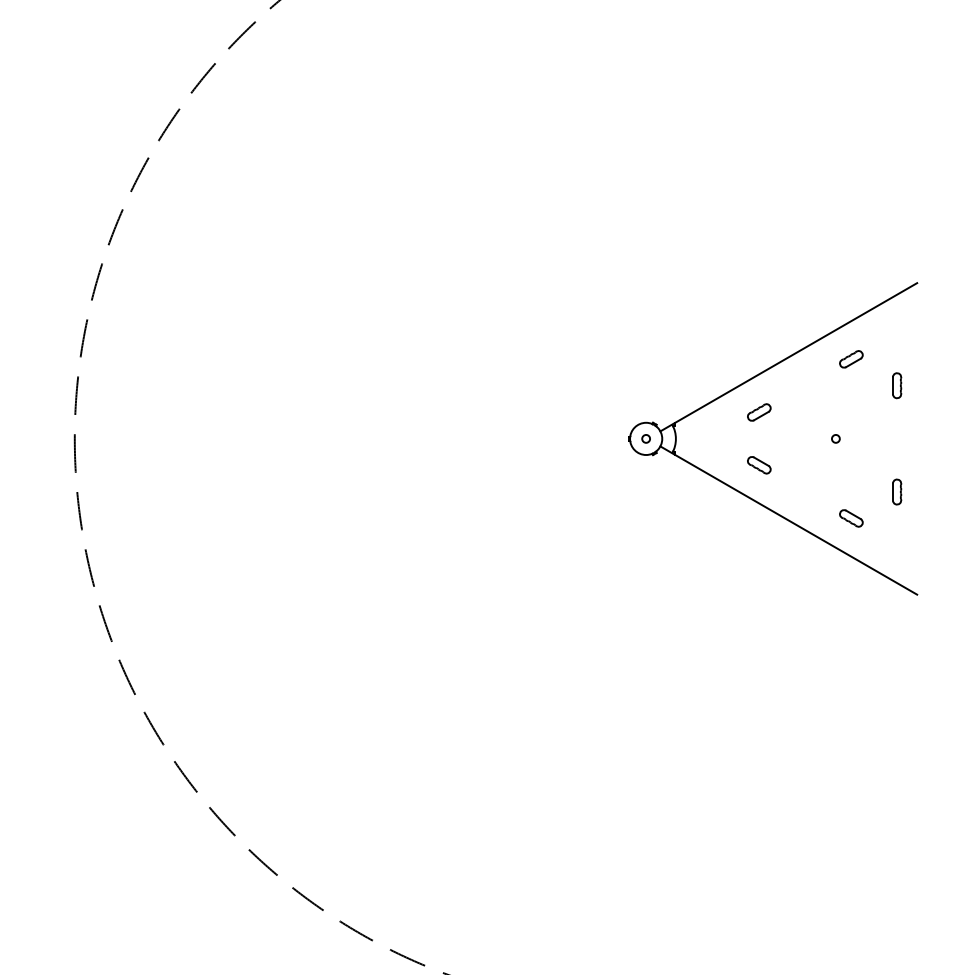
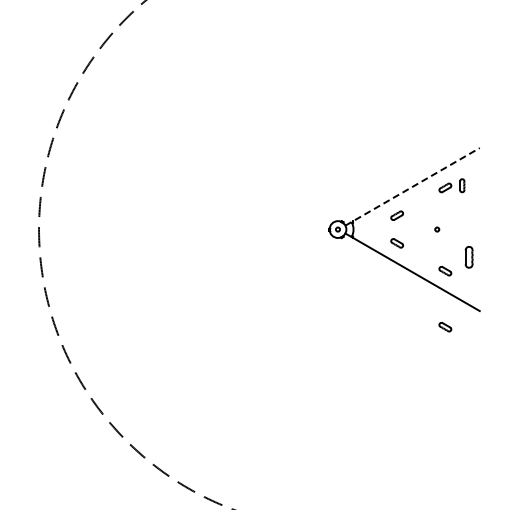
line: (788, 356) -> (412, 186), solid -> dashed
part: (897, 385) -> (462, 185), moved
part: (897, 492) -> (469, 257), size x1.6
part: (851, 626) -> (445, 327), added

